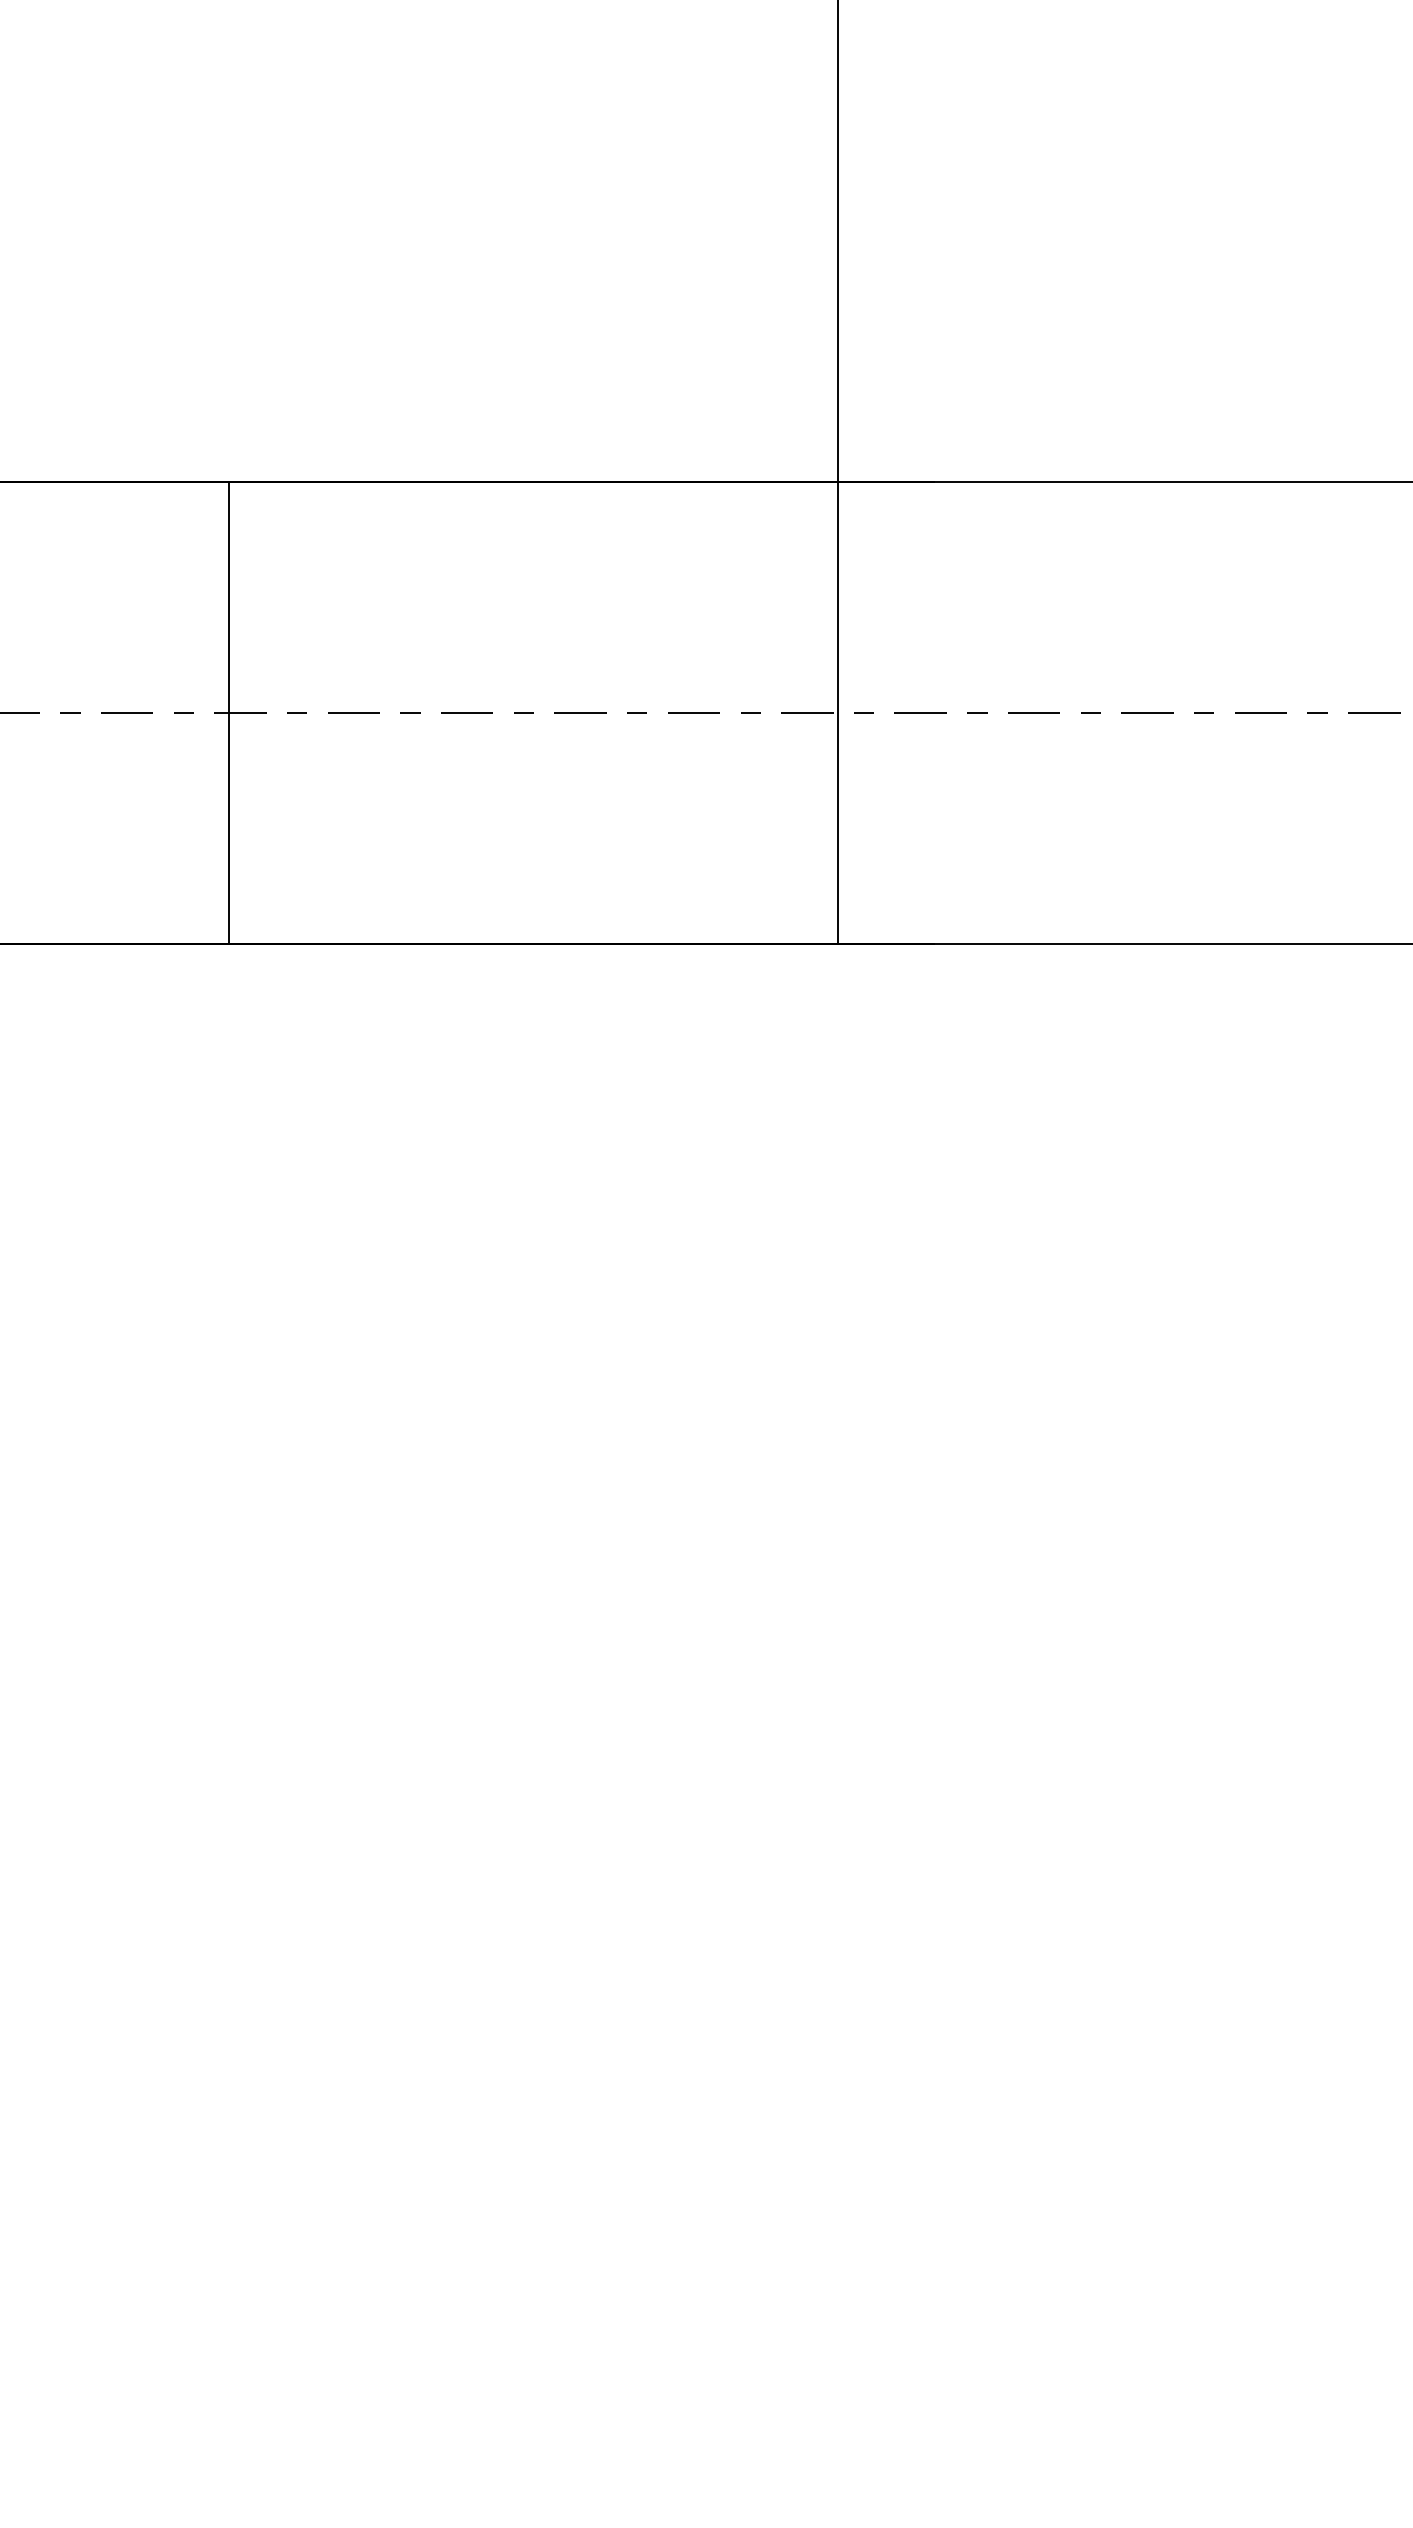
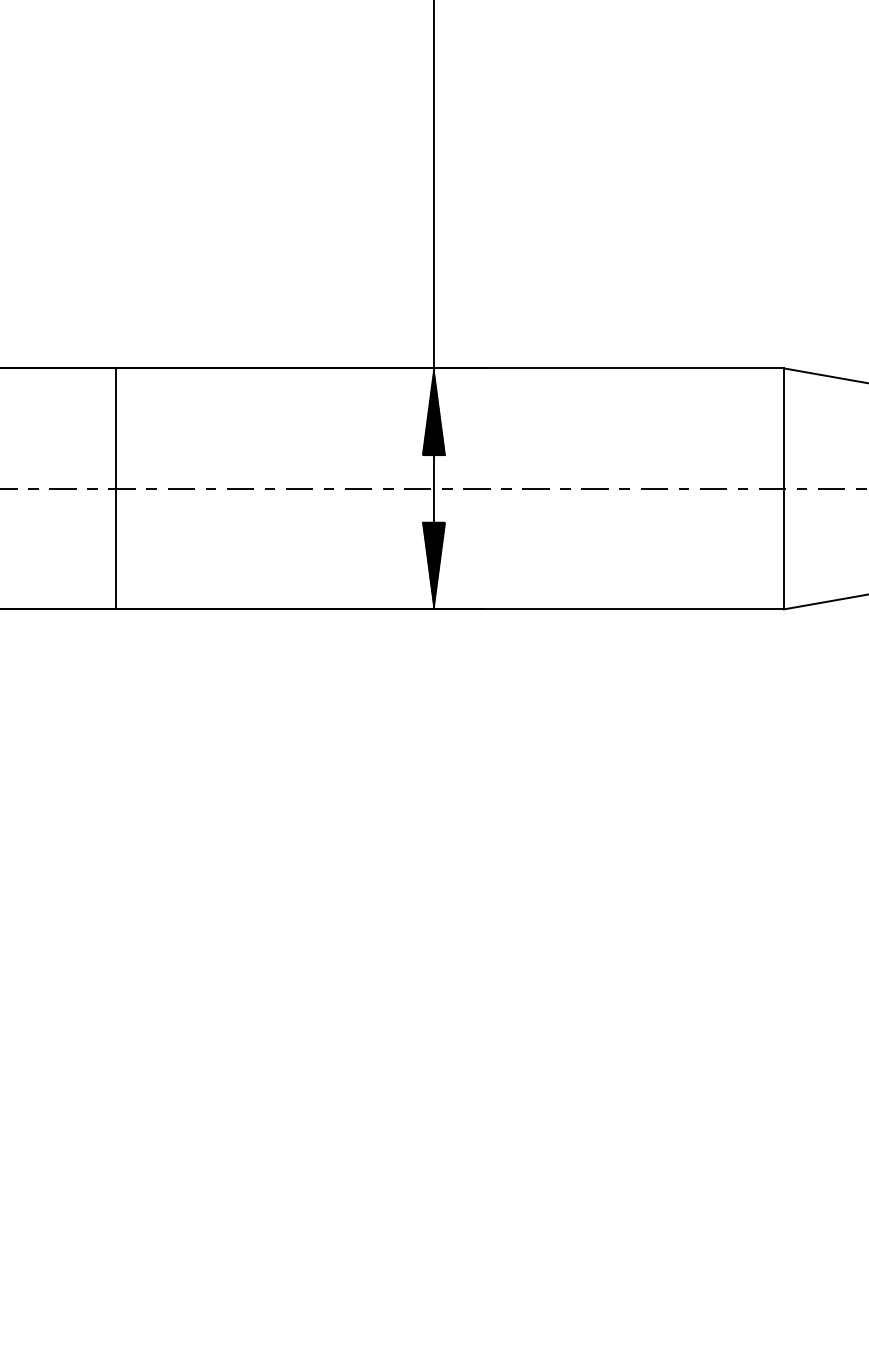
hatch: (837, 564) -> (433, 411), added
hatch: (837, 860) -> (433, 565), added

